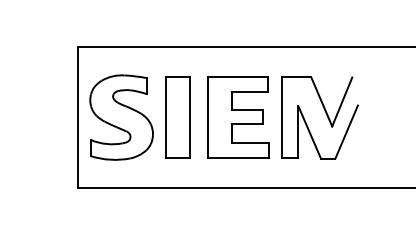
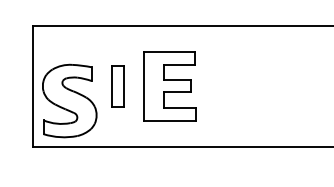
part: (325, 113) -> (244, 82), removed
part: (121, 117) -> (69, 100), moved
part: (177, 117) -> (117, 86), size x0.6

